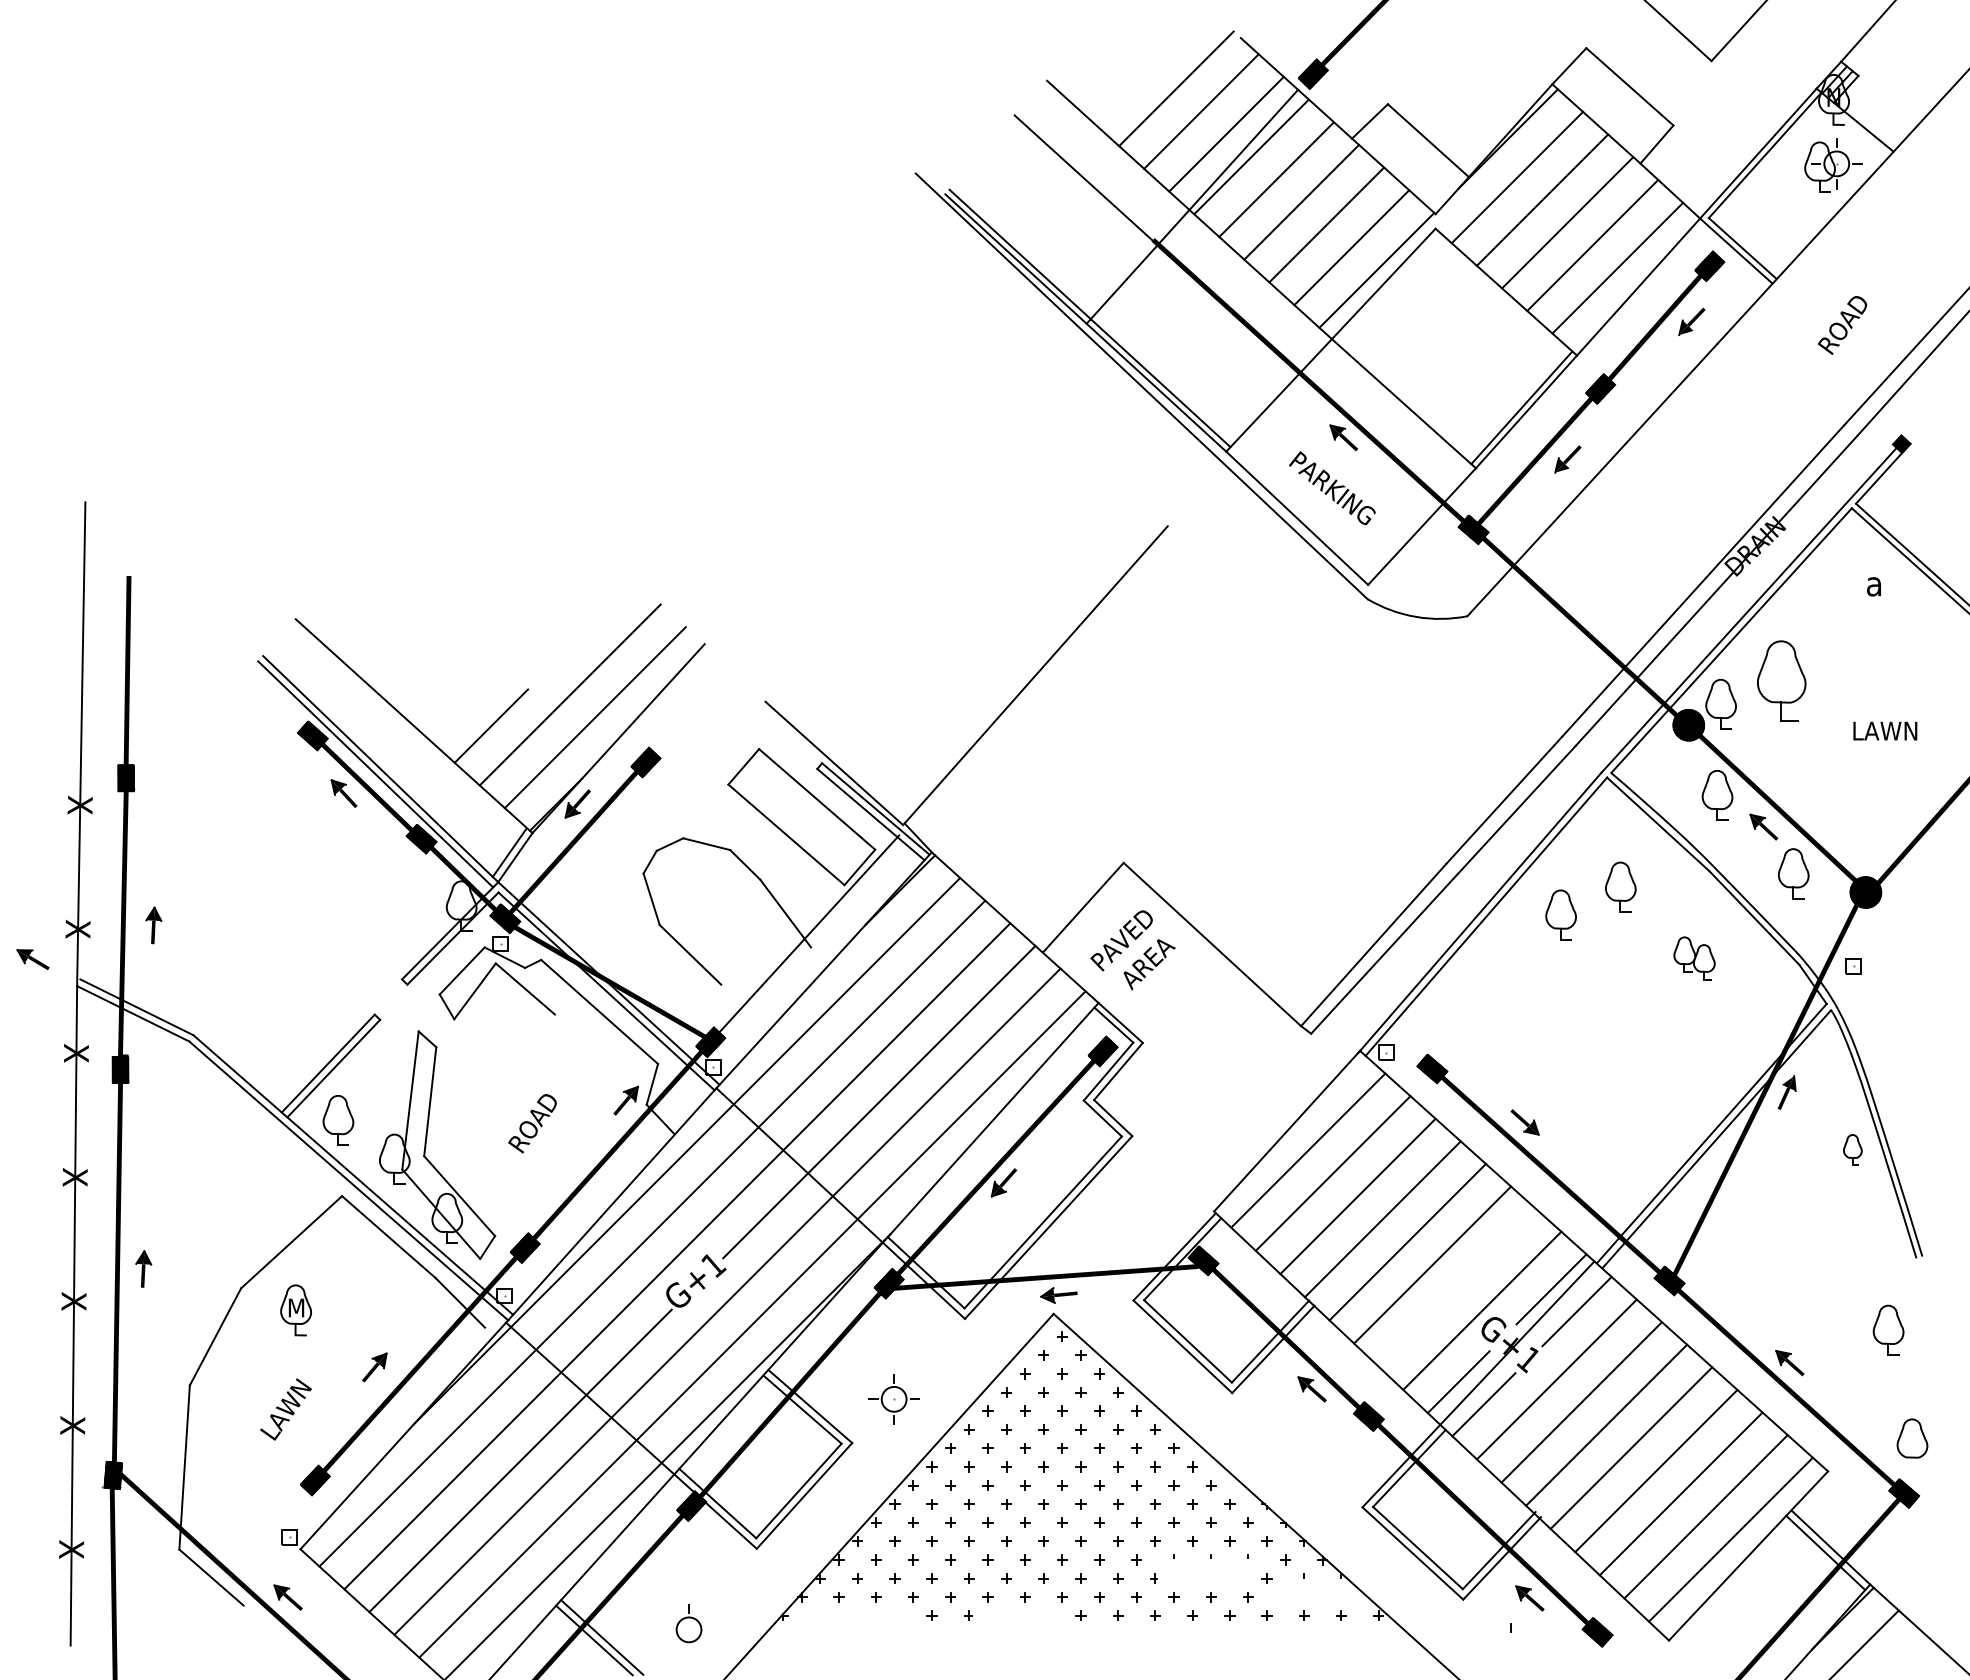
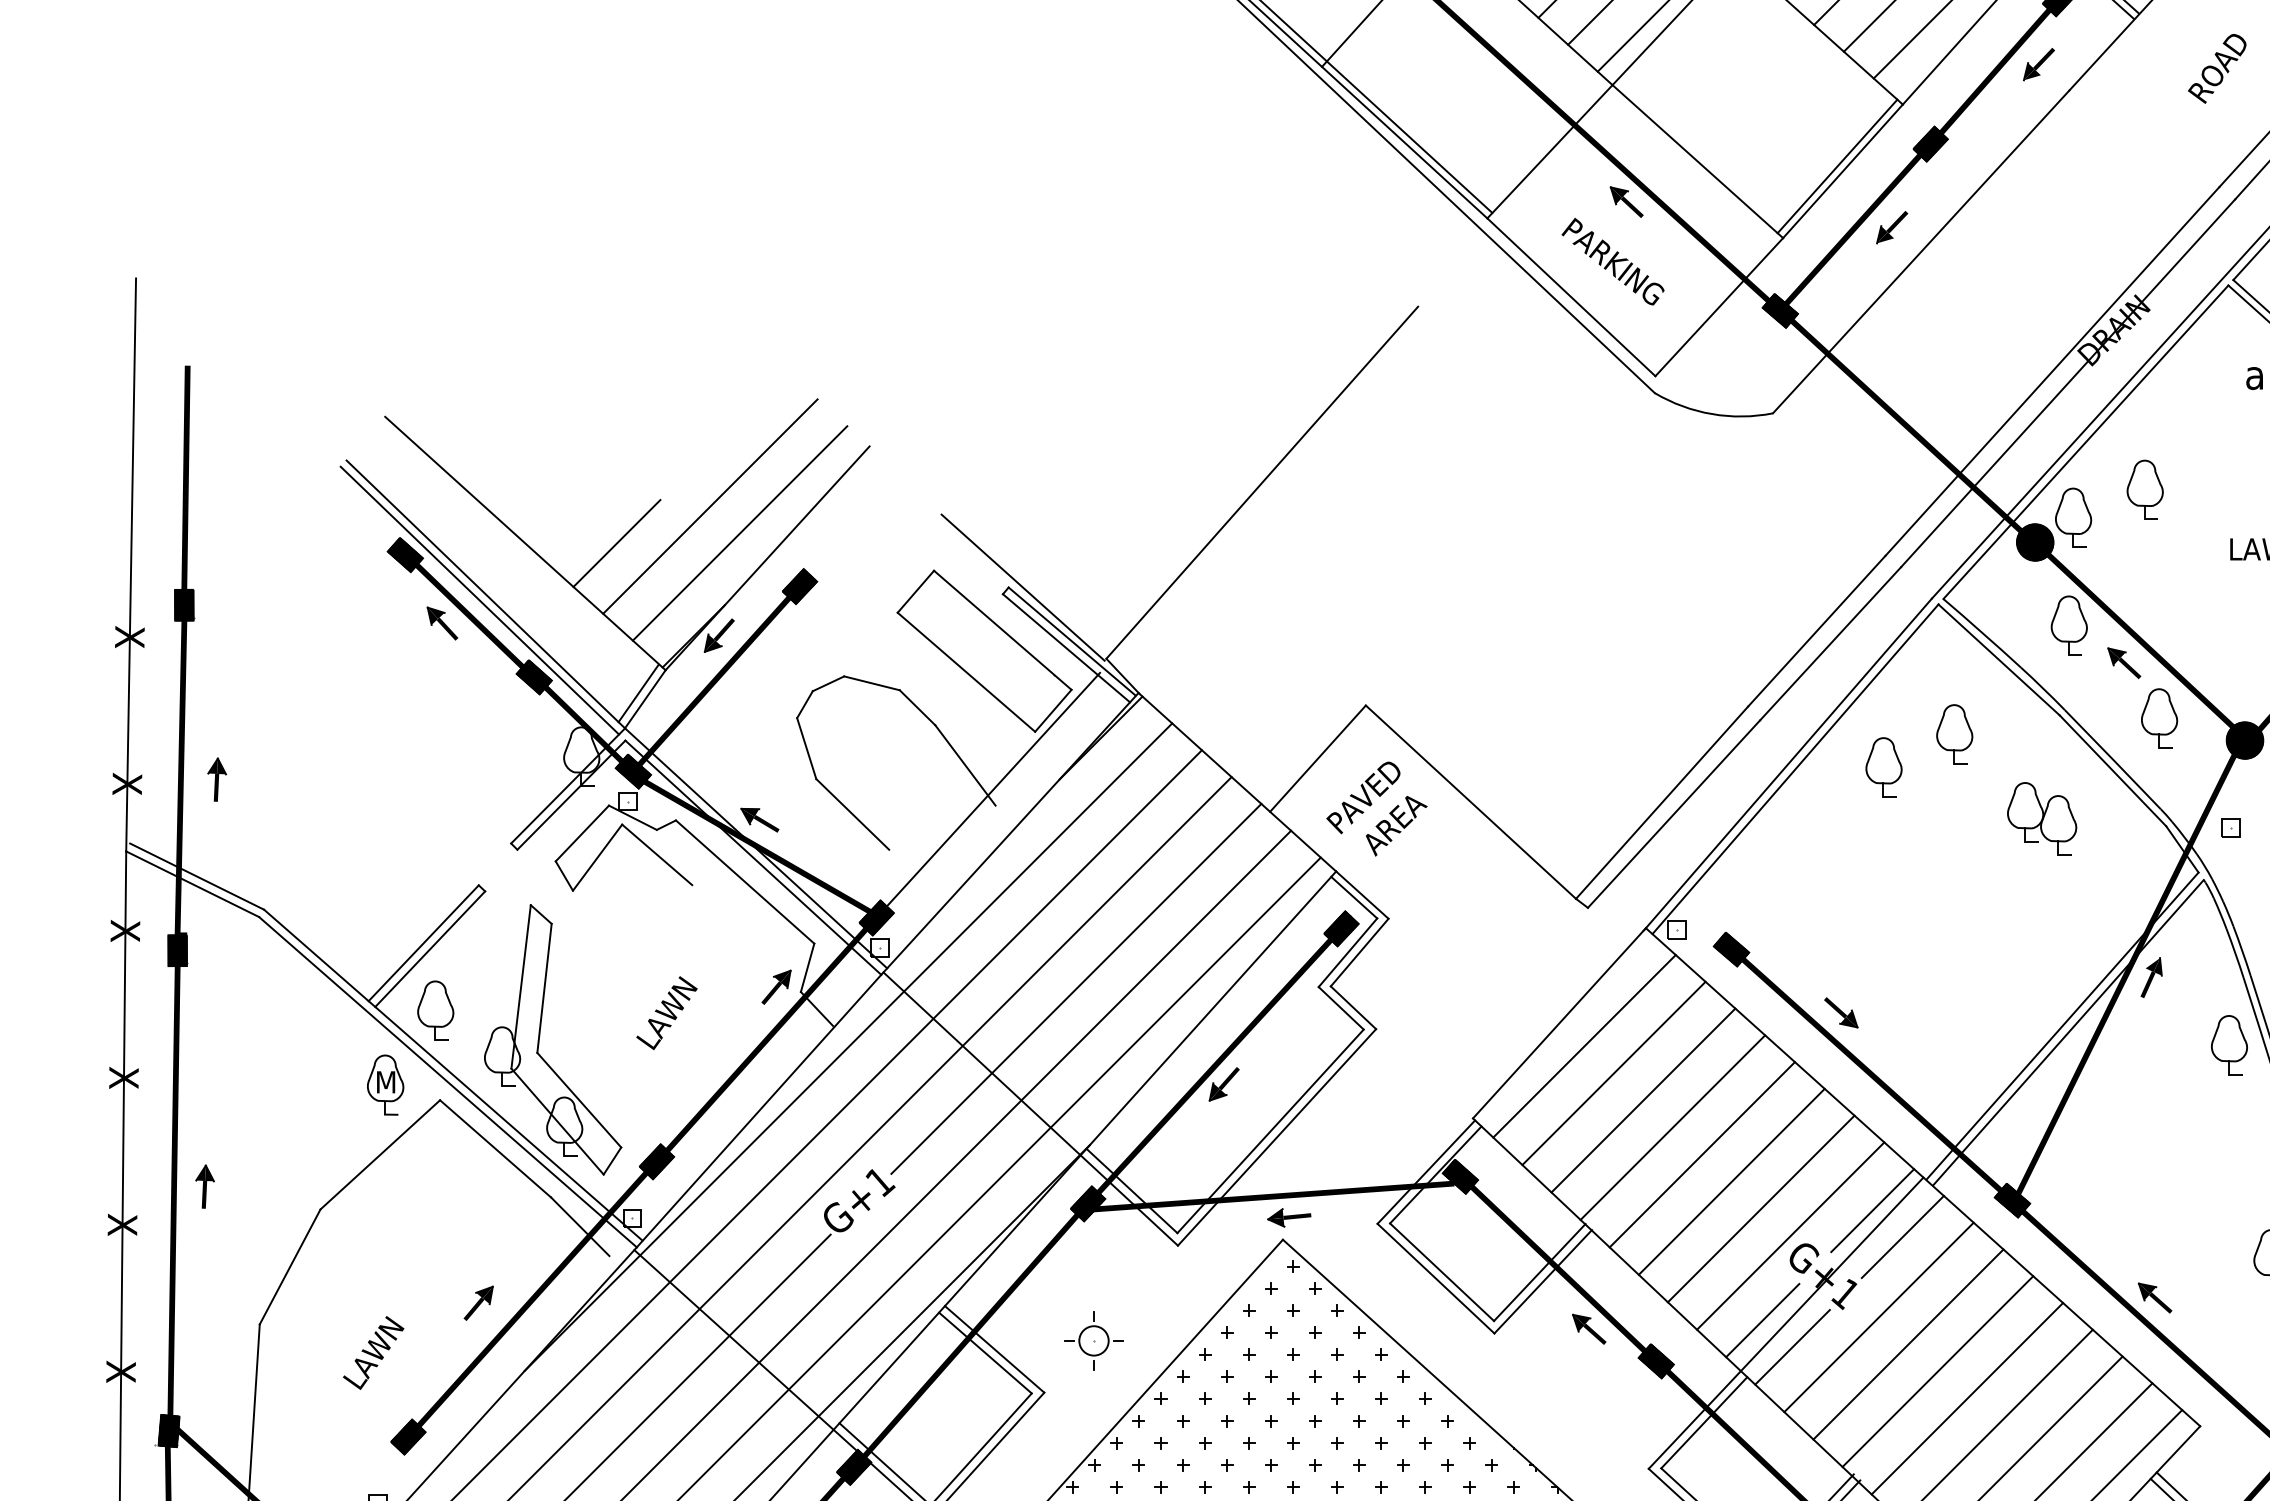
part: (1781, 680) -> (2145, 489), size x0.62
part: (1694, 958) -> (2042, 818), size x1.43
part: (32, 959) -> (759, 819), moved
text: (533, 1122) -> (666, 1012), ROAD -> LAWN
part: (1852, 1149) -> (2229, 1044), size x1.67
line: (1457, 1287) -> (1761, 1208), added
part: (295, 1310) -> (384, 1085), moved

